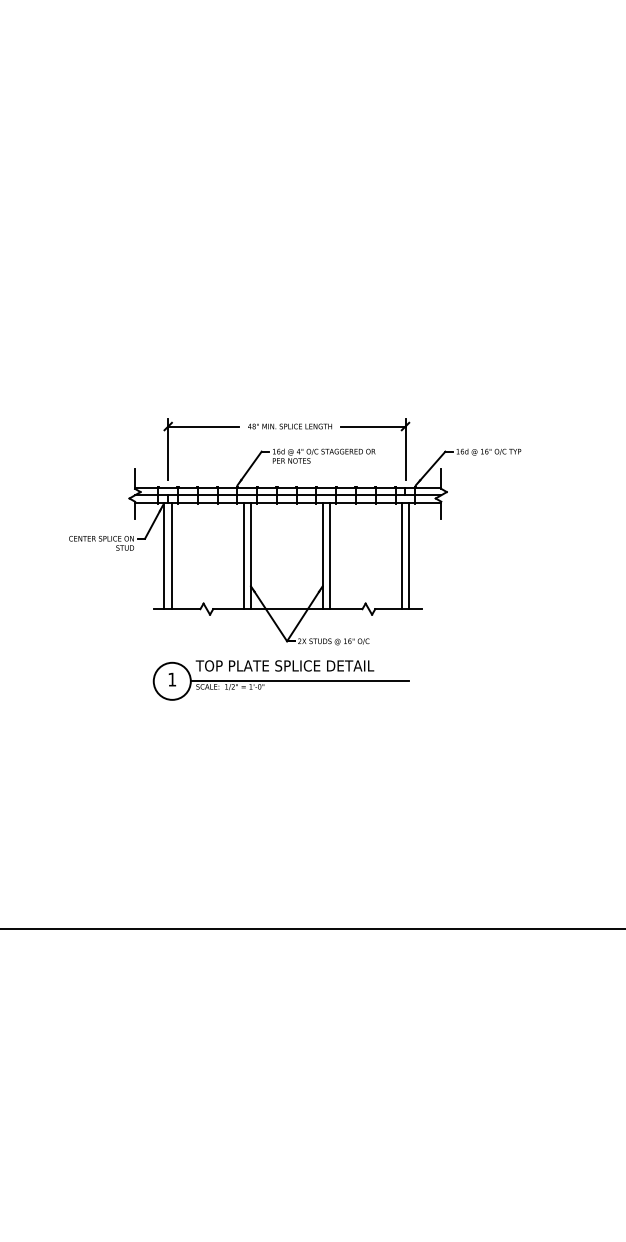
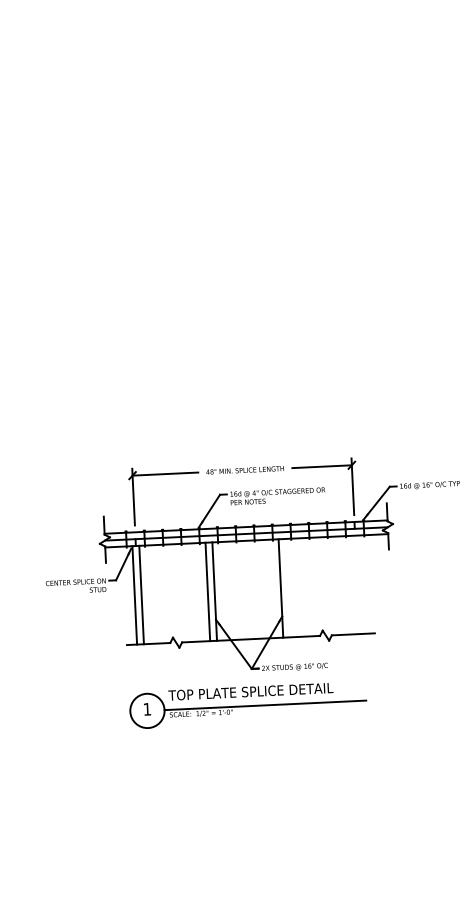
line: (330, 555) -> (288, 587), removed
line: (401, 555) -> (353, 584), removed
line: (409, 555) -> (361, 584), removed

